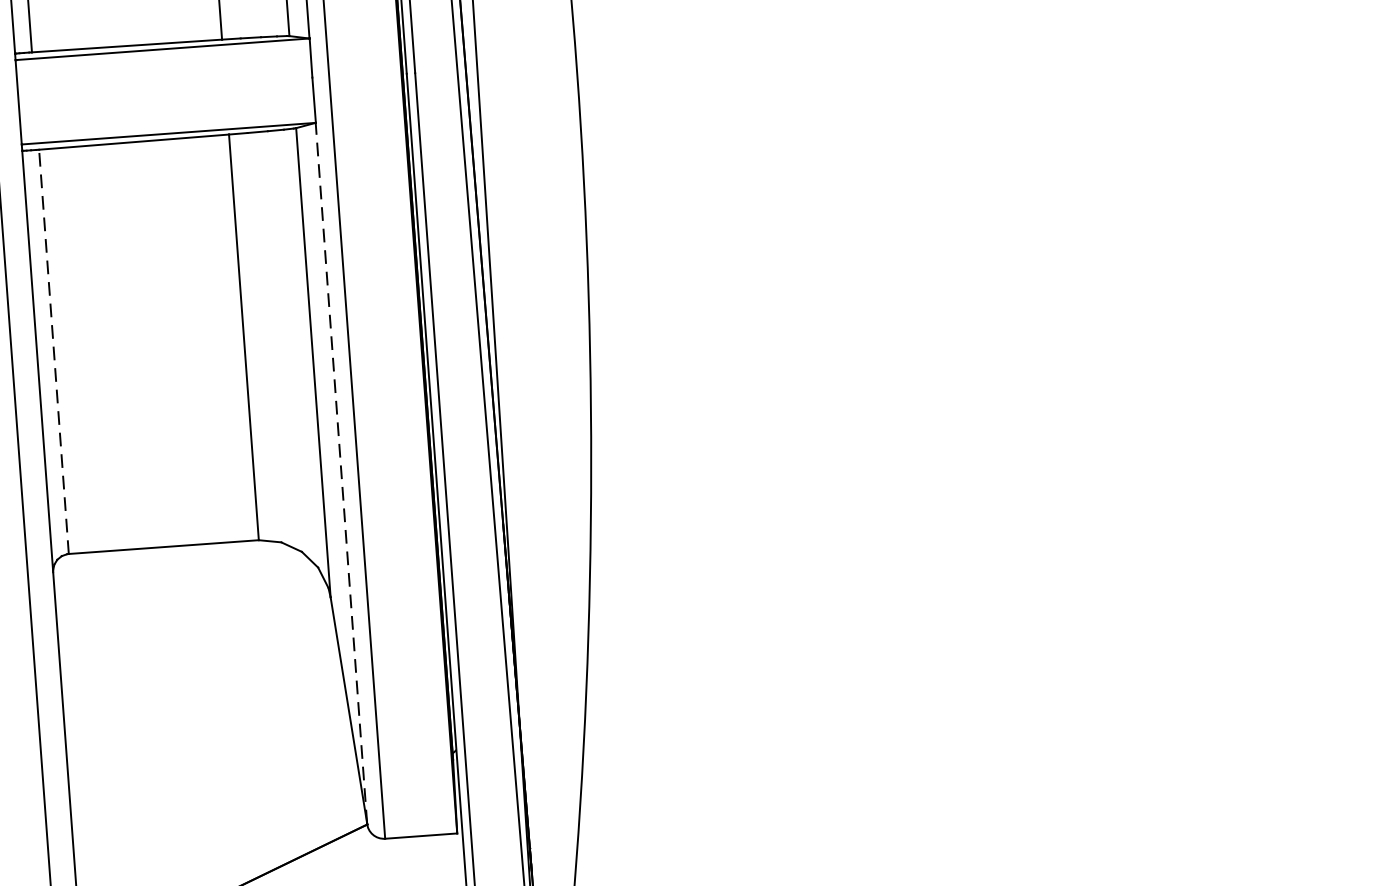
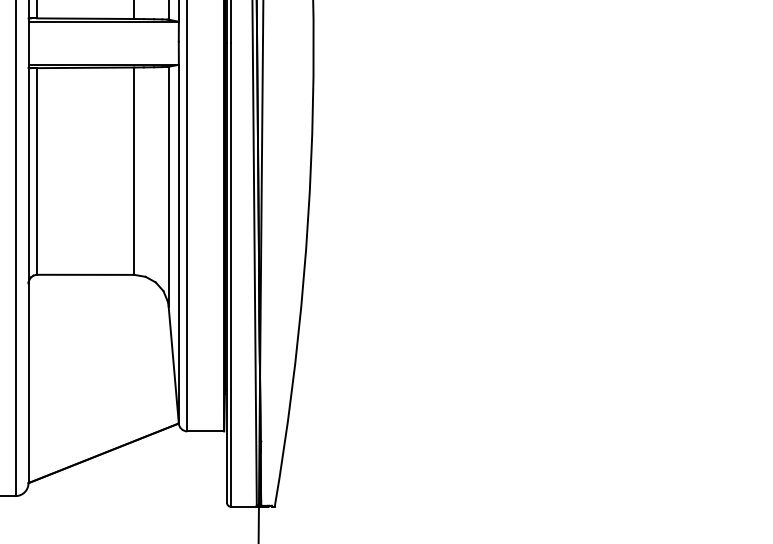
line: (54, 349) -> (37, 170), dashed -> solid
line: (340, 472) -> (178, 243), dashed -> solid

